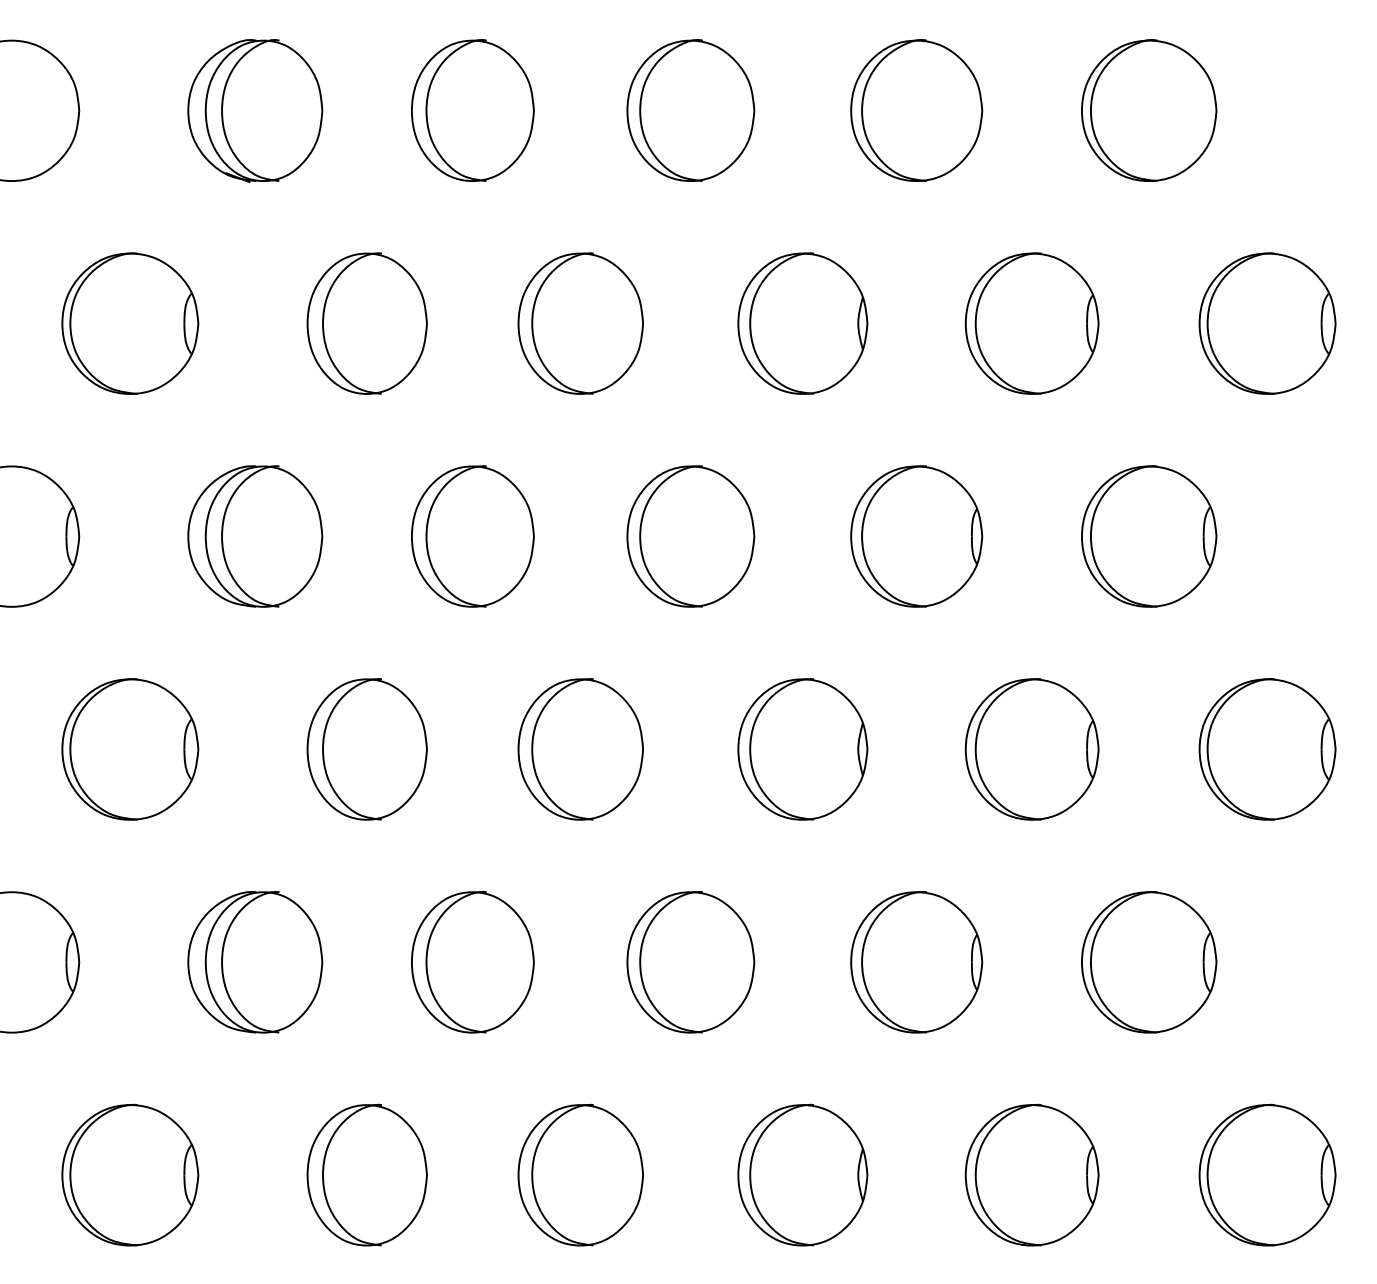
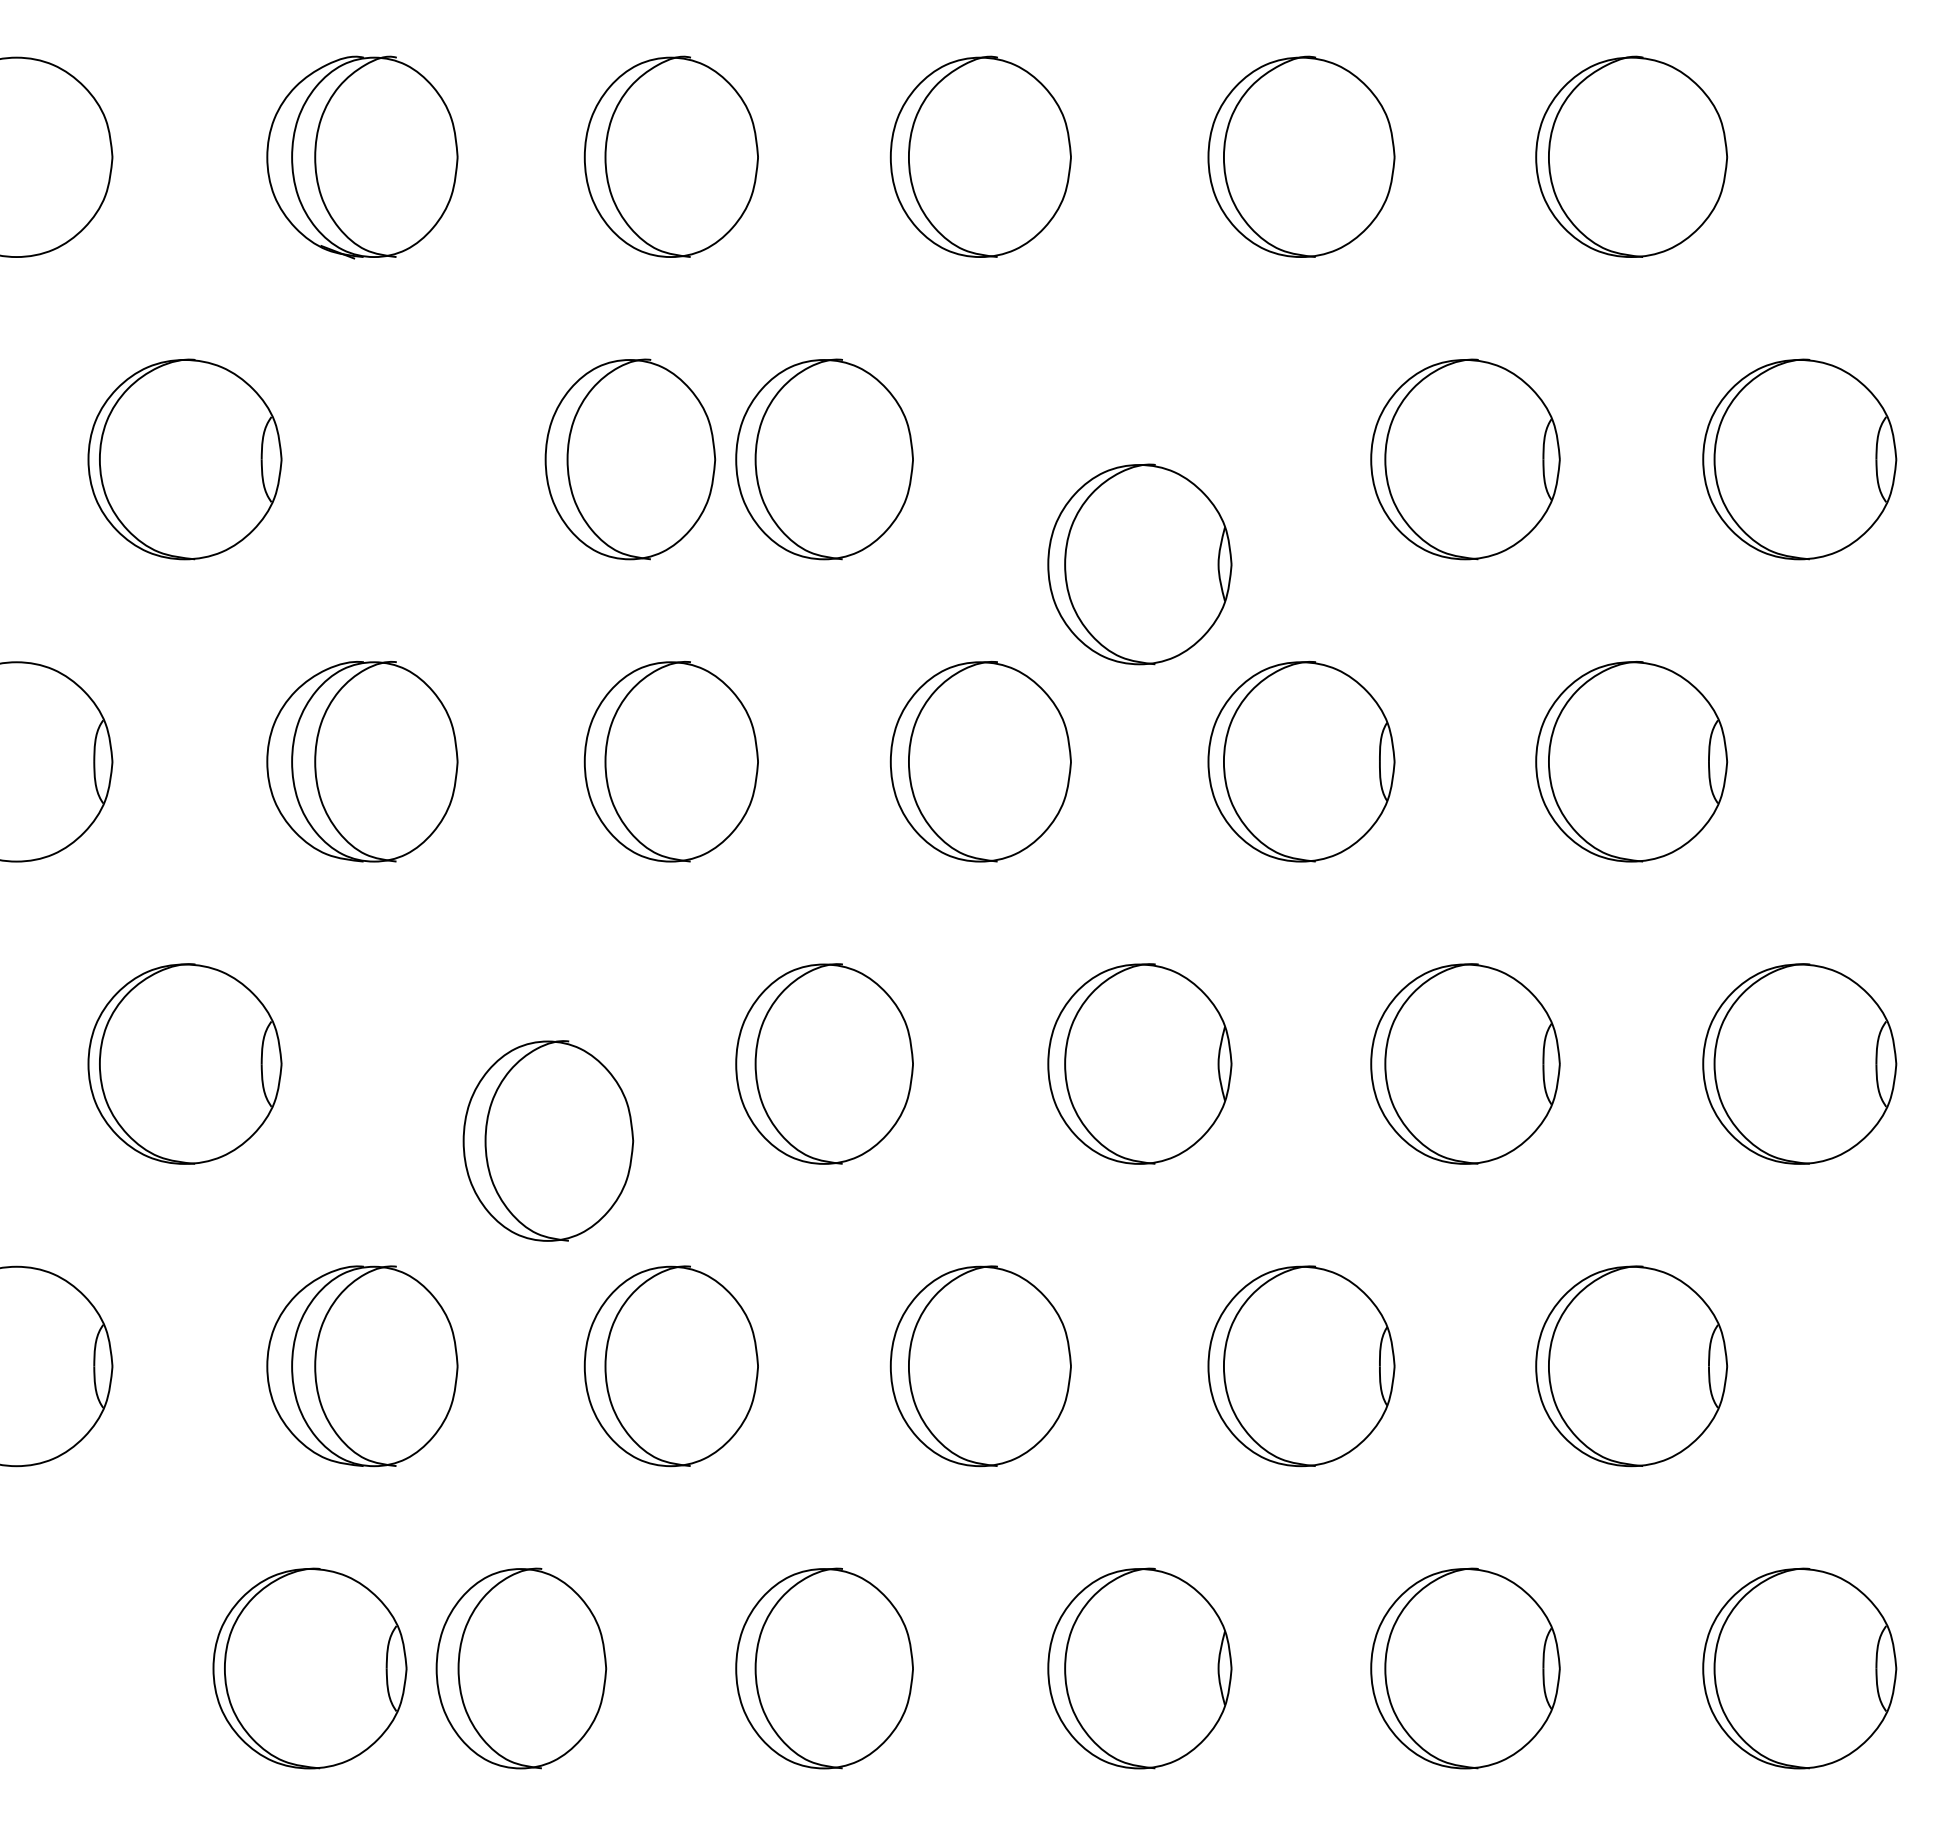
part: (367, 323) -> (630, 459), moved
part: (802, 323) -> (1139, 564), moved
part: (367, 749) -> (548, 1140), moved
part: (129, 1175) -> (309, 1668), moved

